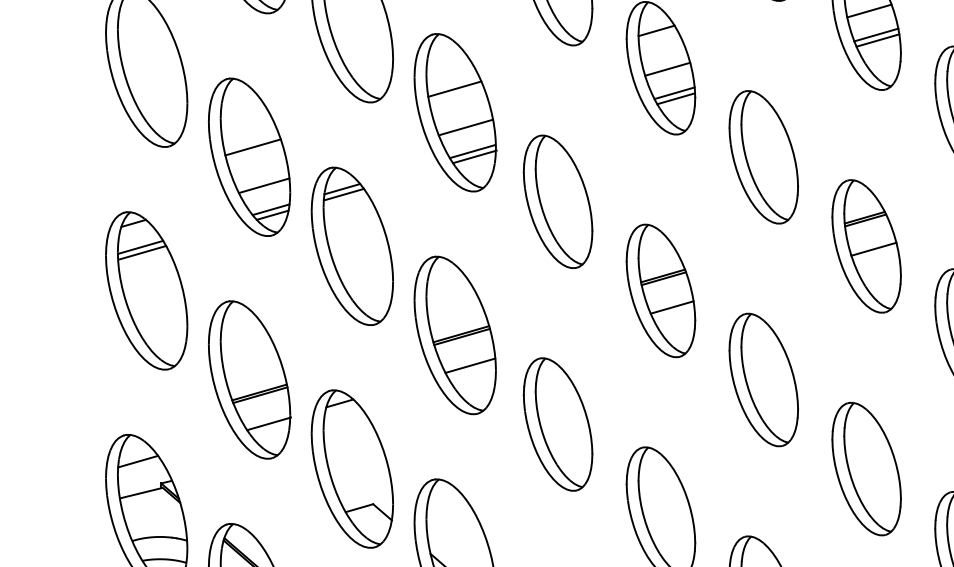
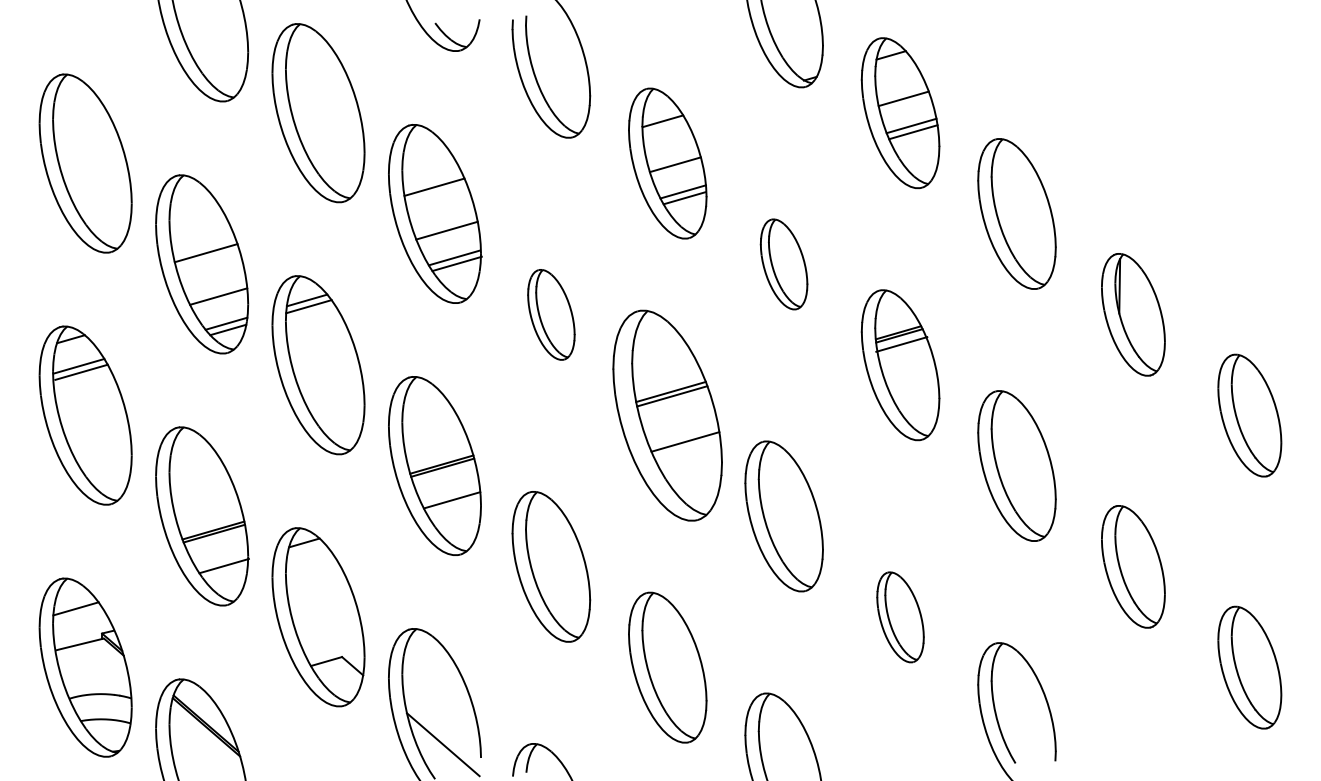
part: (763, 157) -> (783, 264), size x0.6
part: (558, 201) -> (551, 314), size x0.6
line: (873, 249) -> (901, 344), moved
part: (660, 290) -> (667, 415), size x1.4
part: (866, 469) -> (900, 617), size x0.6

